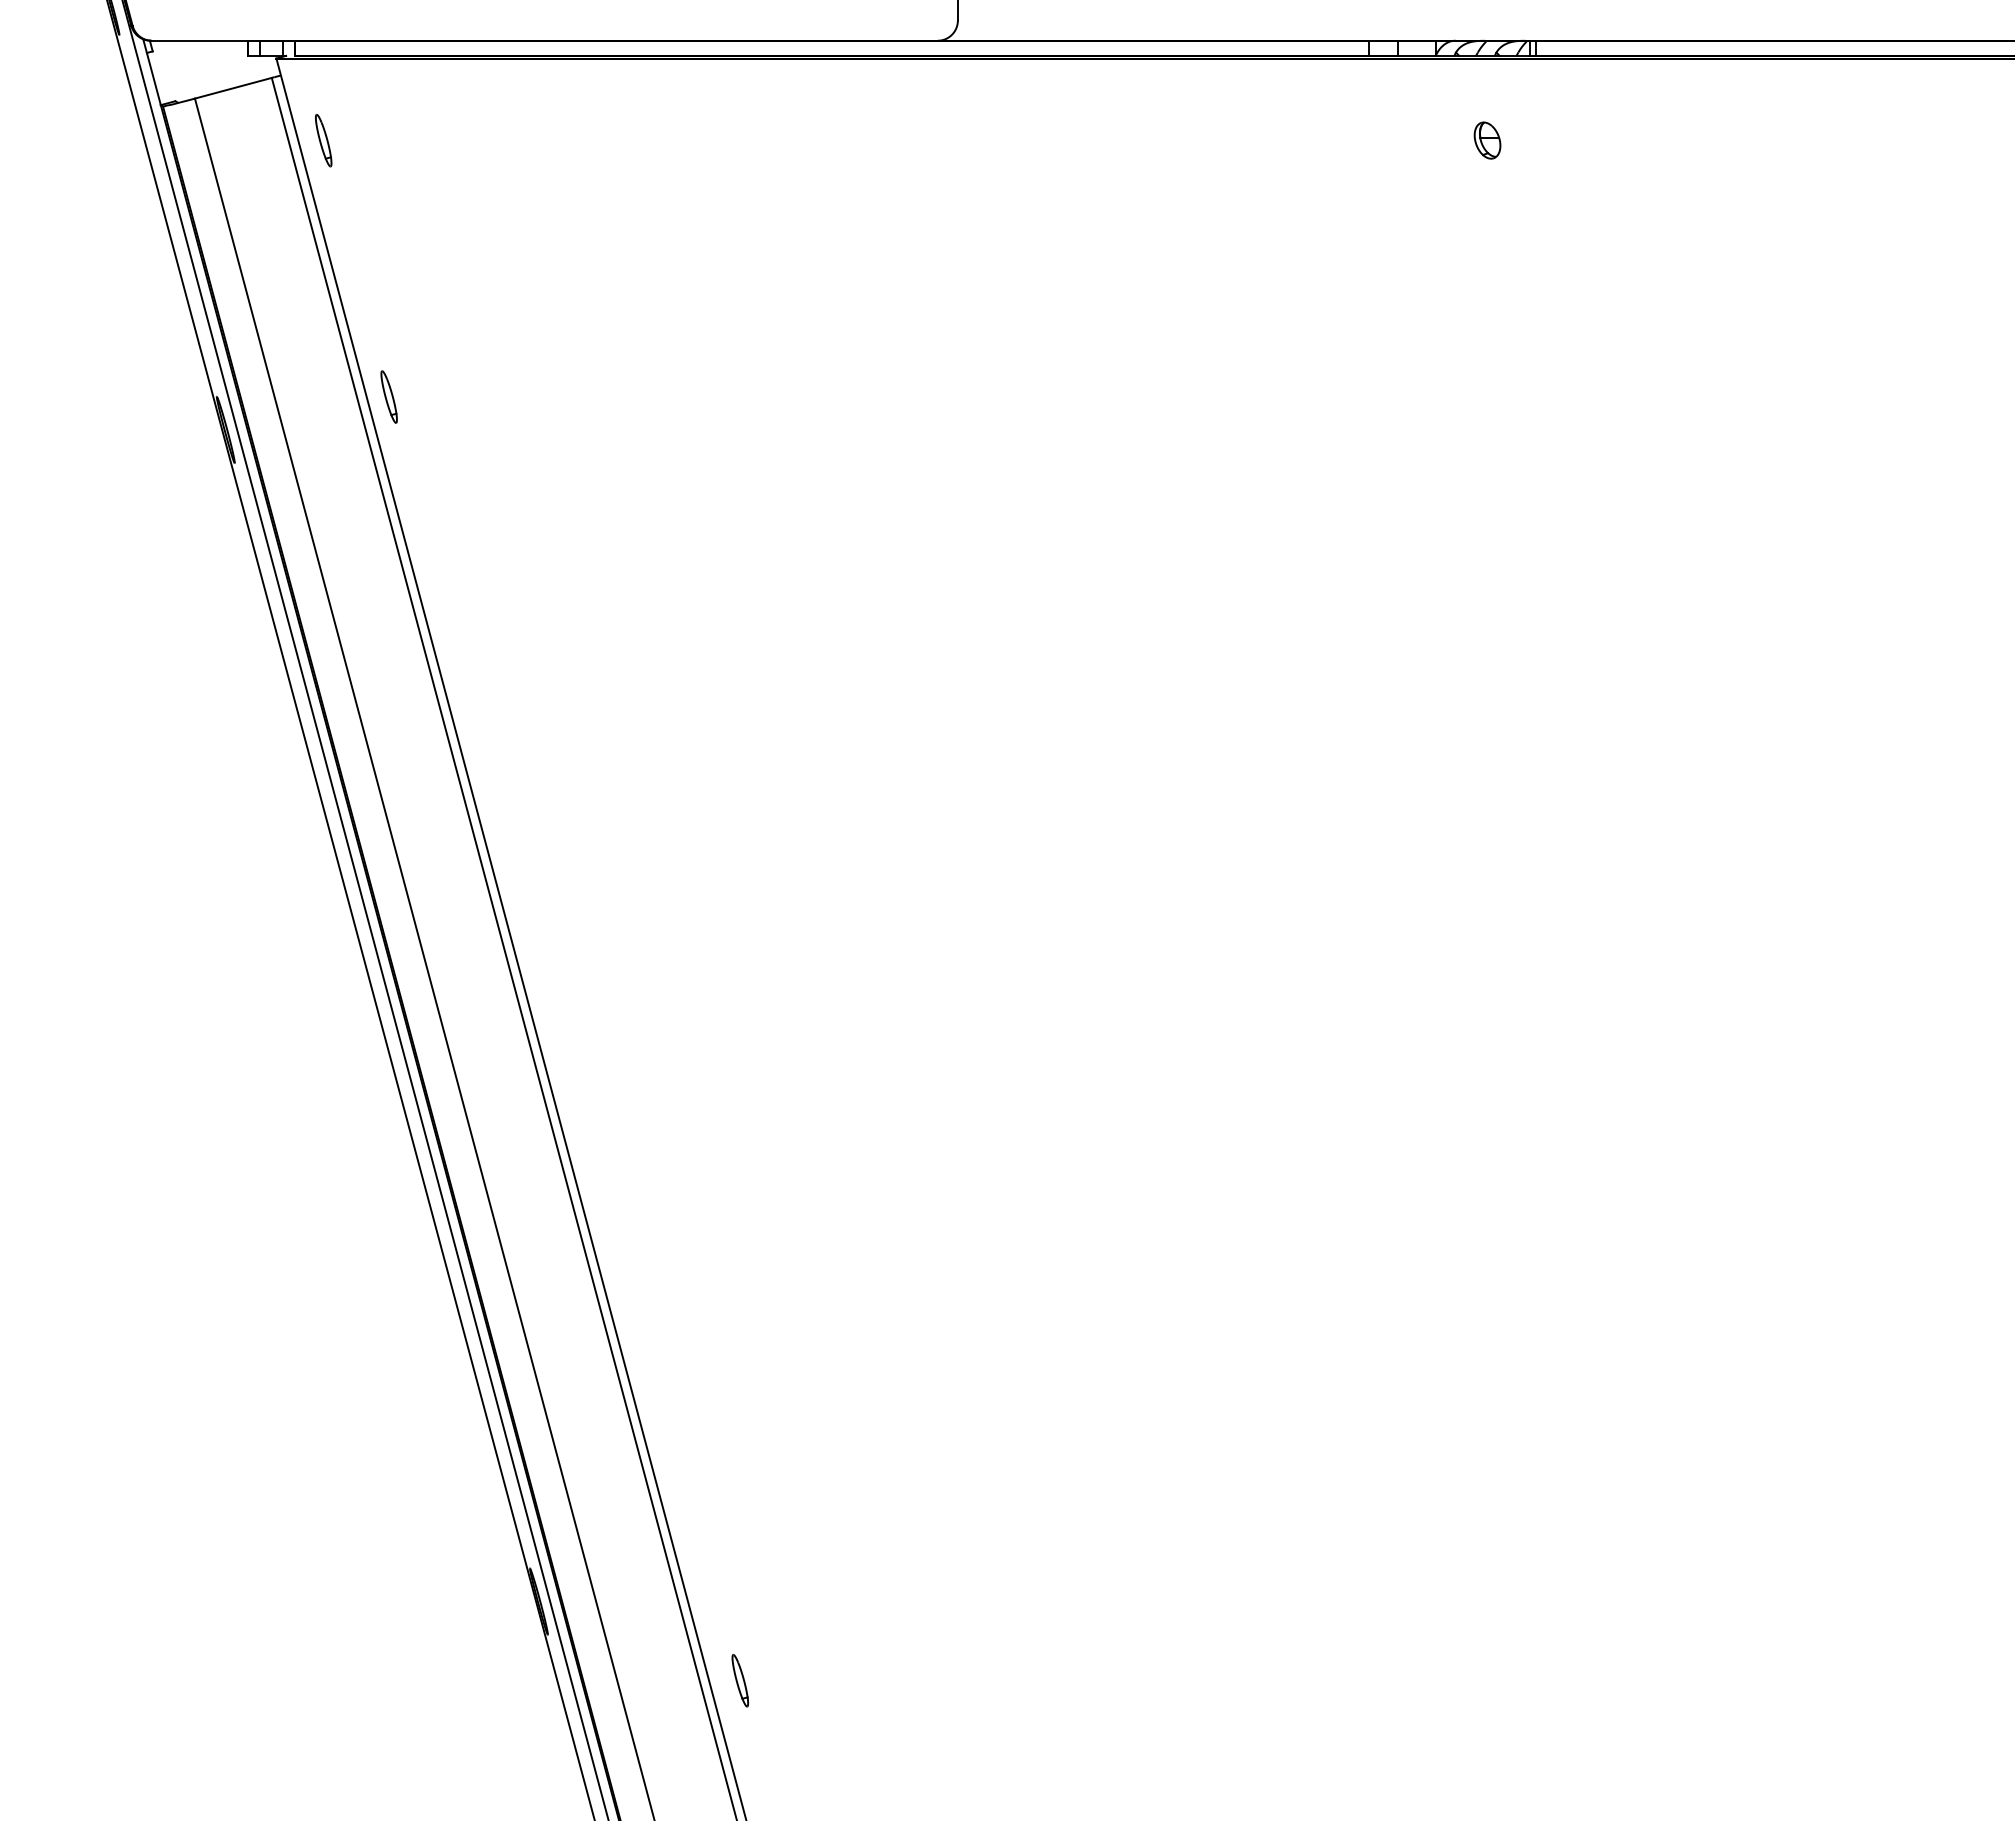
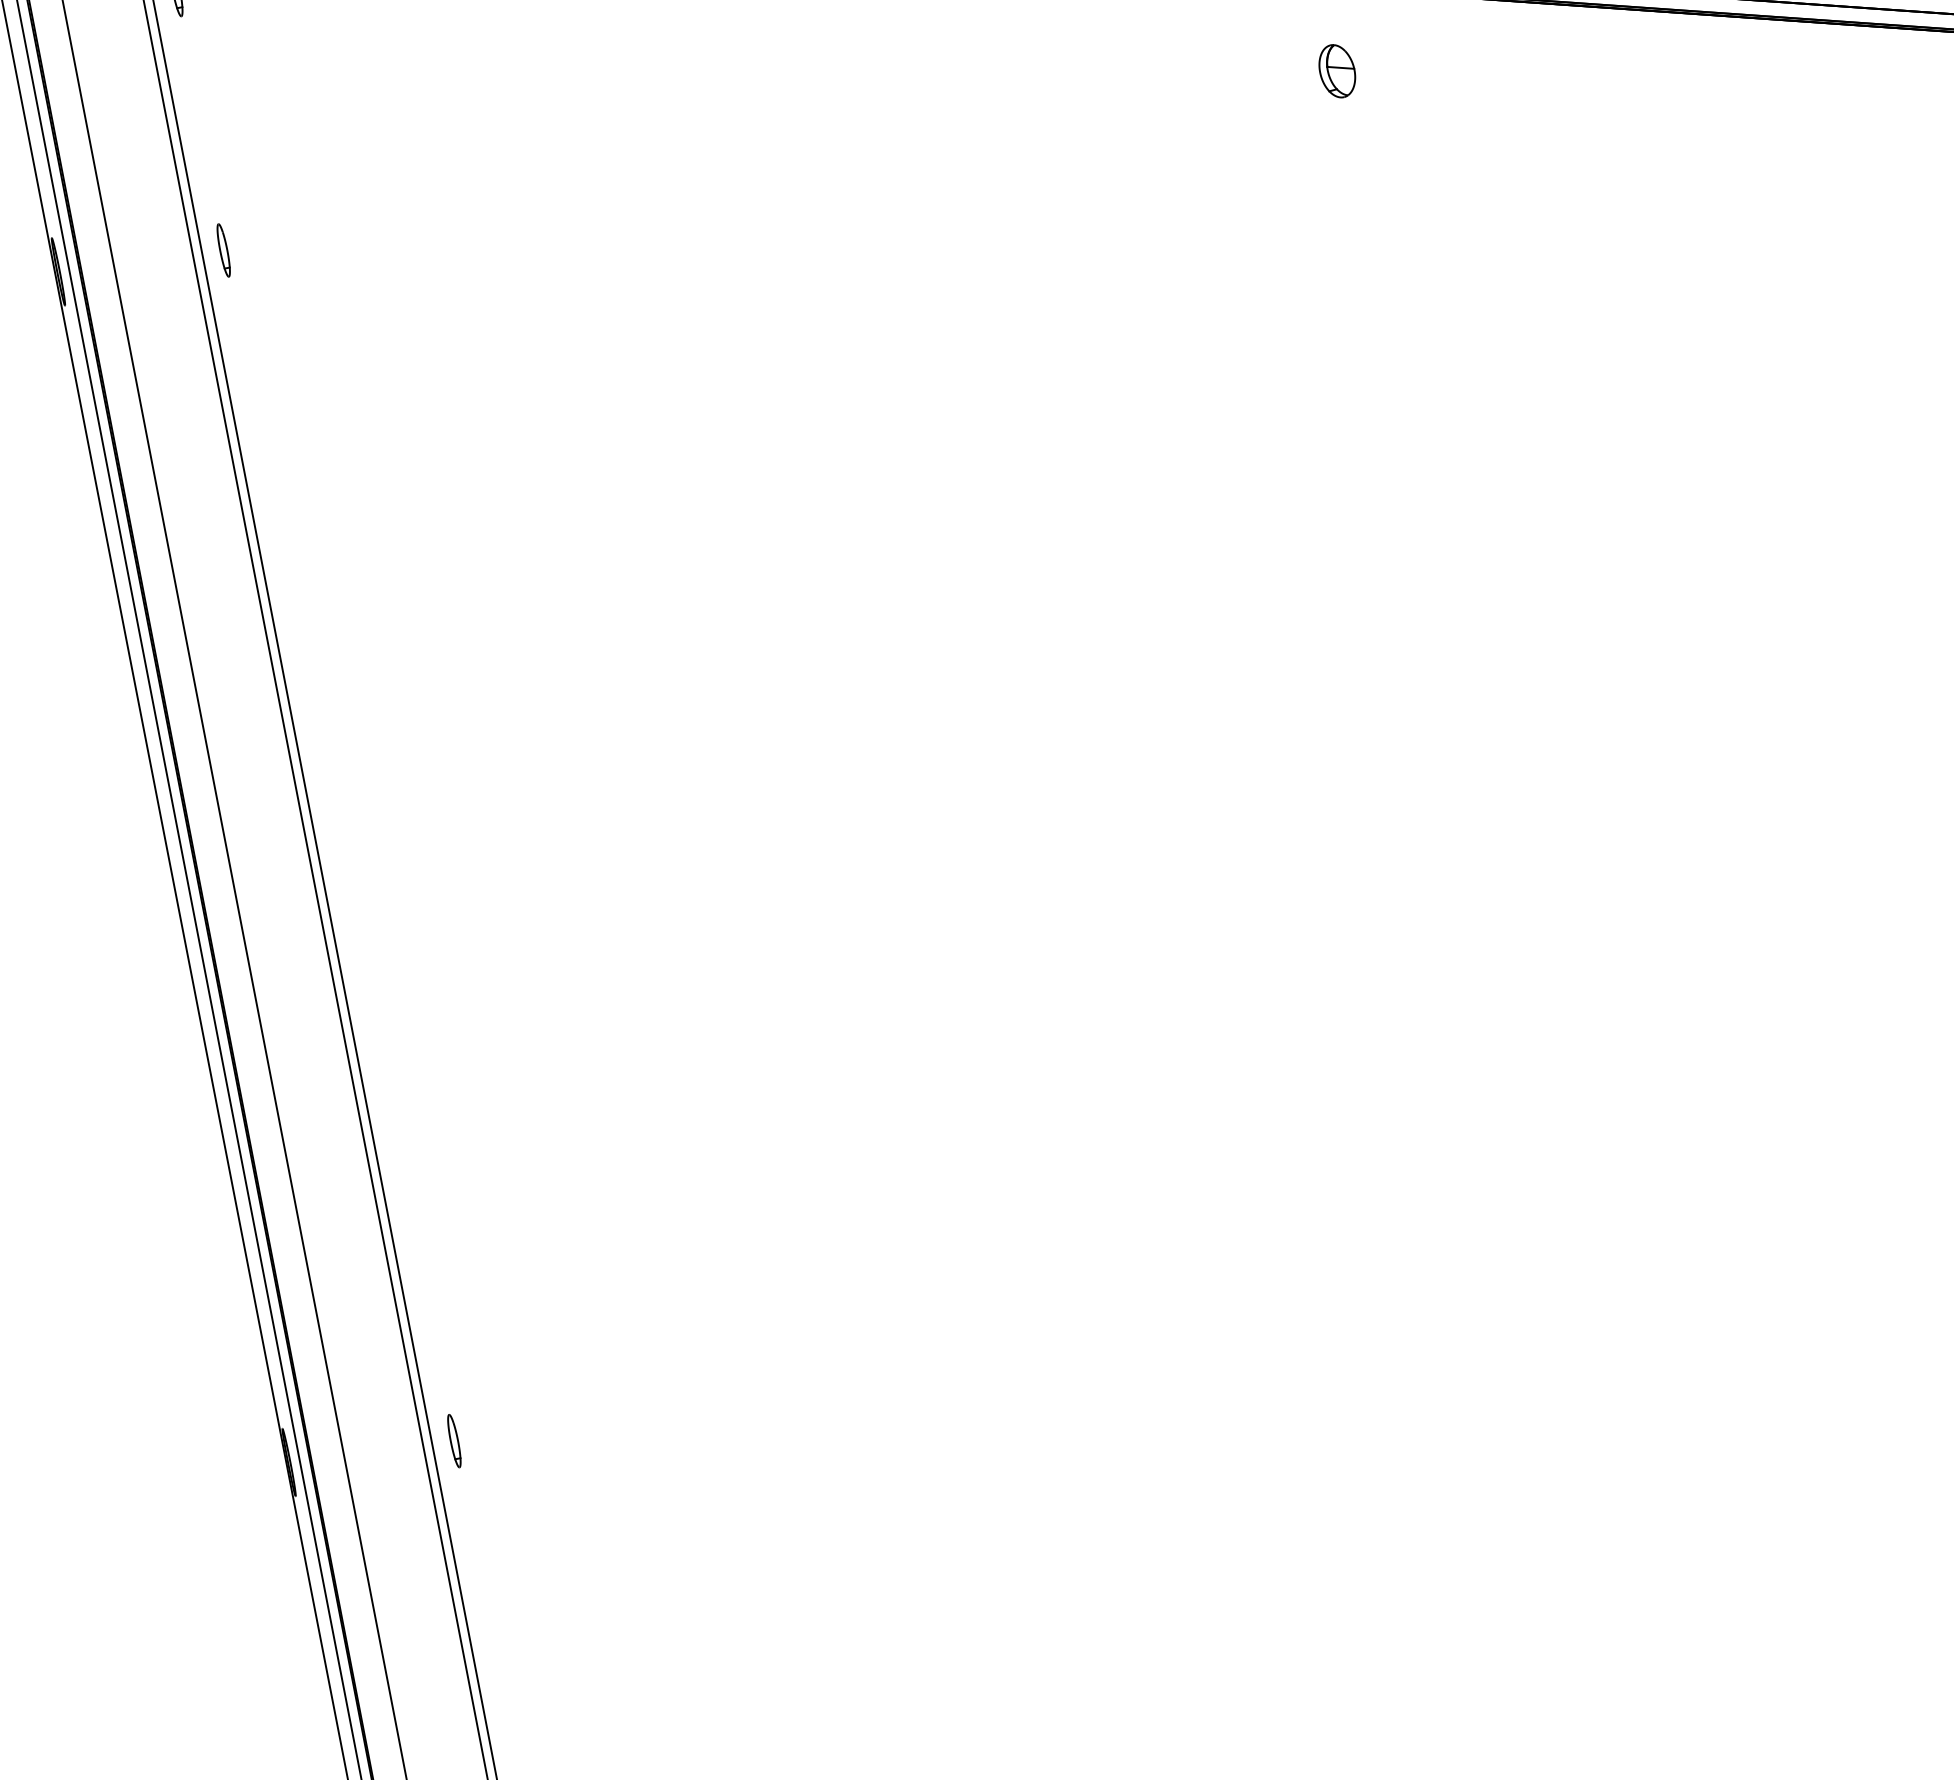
part: (1487, 140) -> (1337, 71), size x1.43
part: (739, 1680) -> (453, 1440), moved

